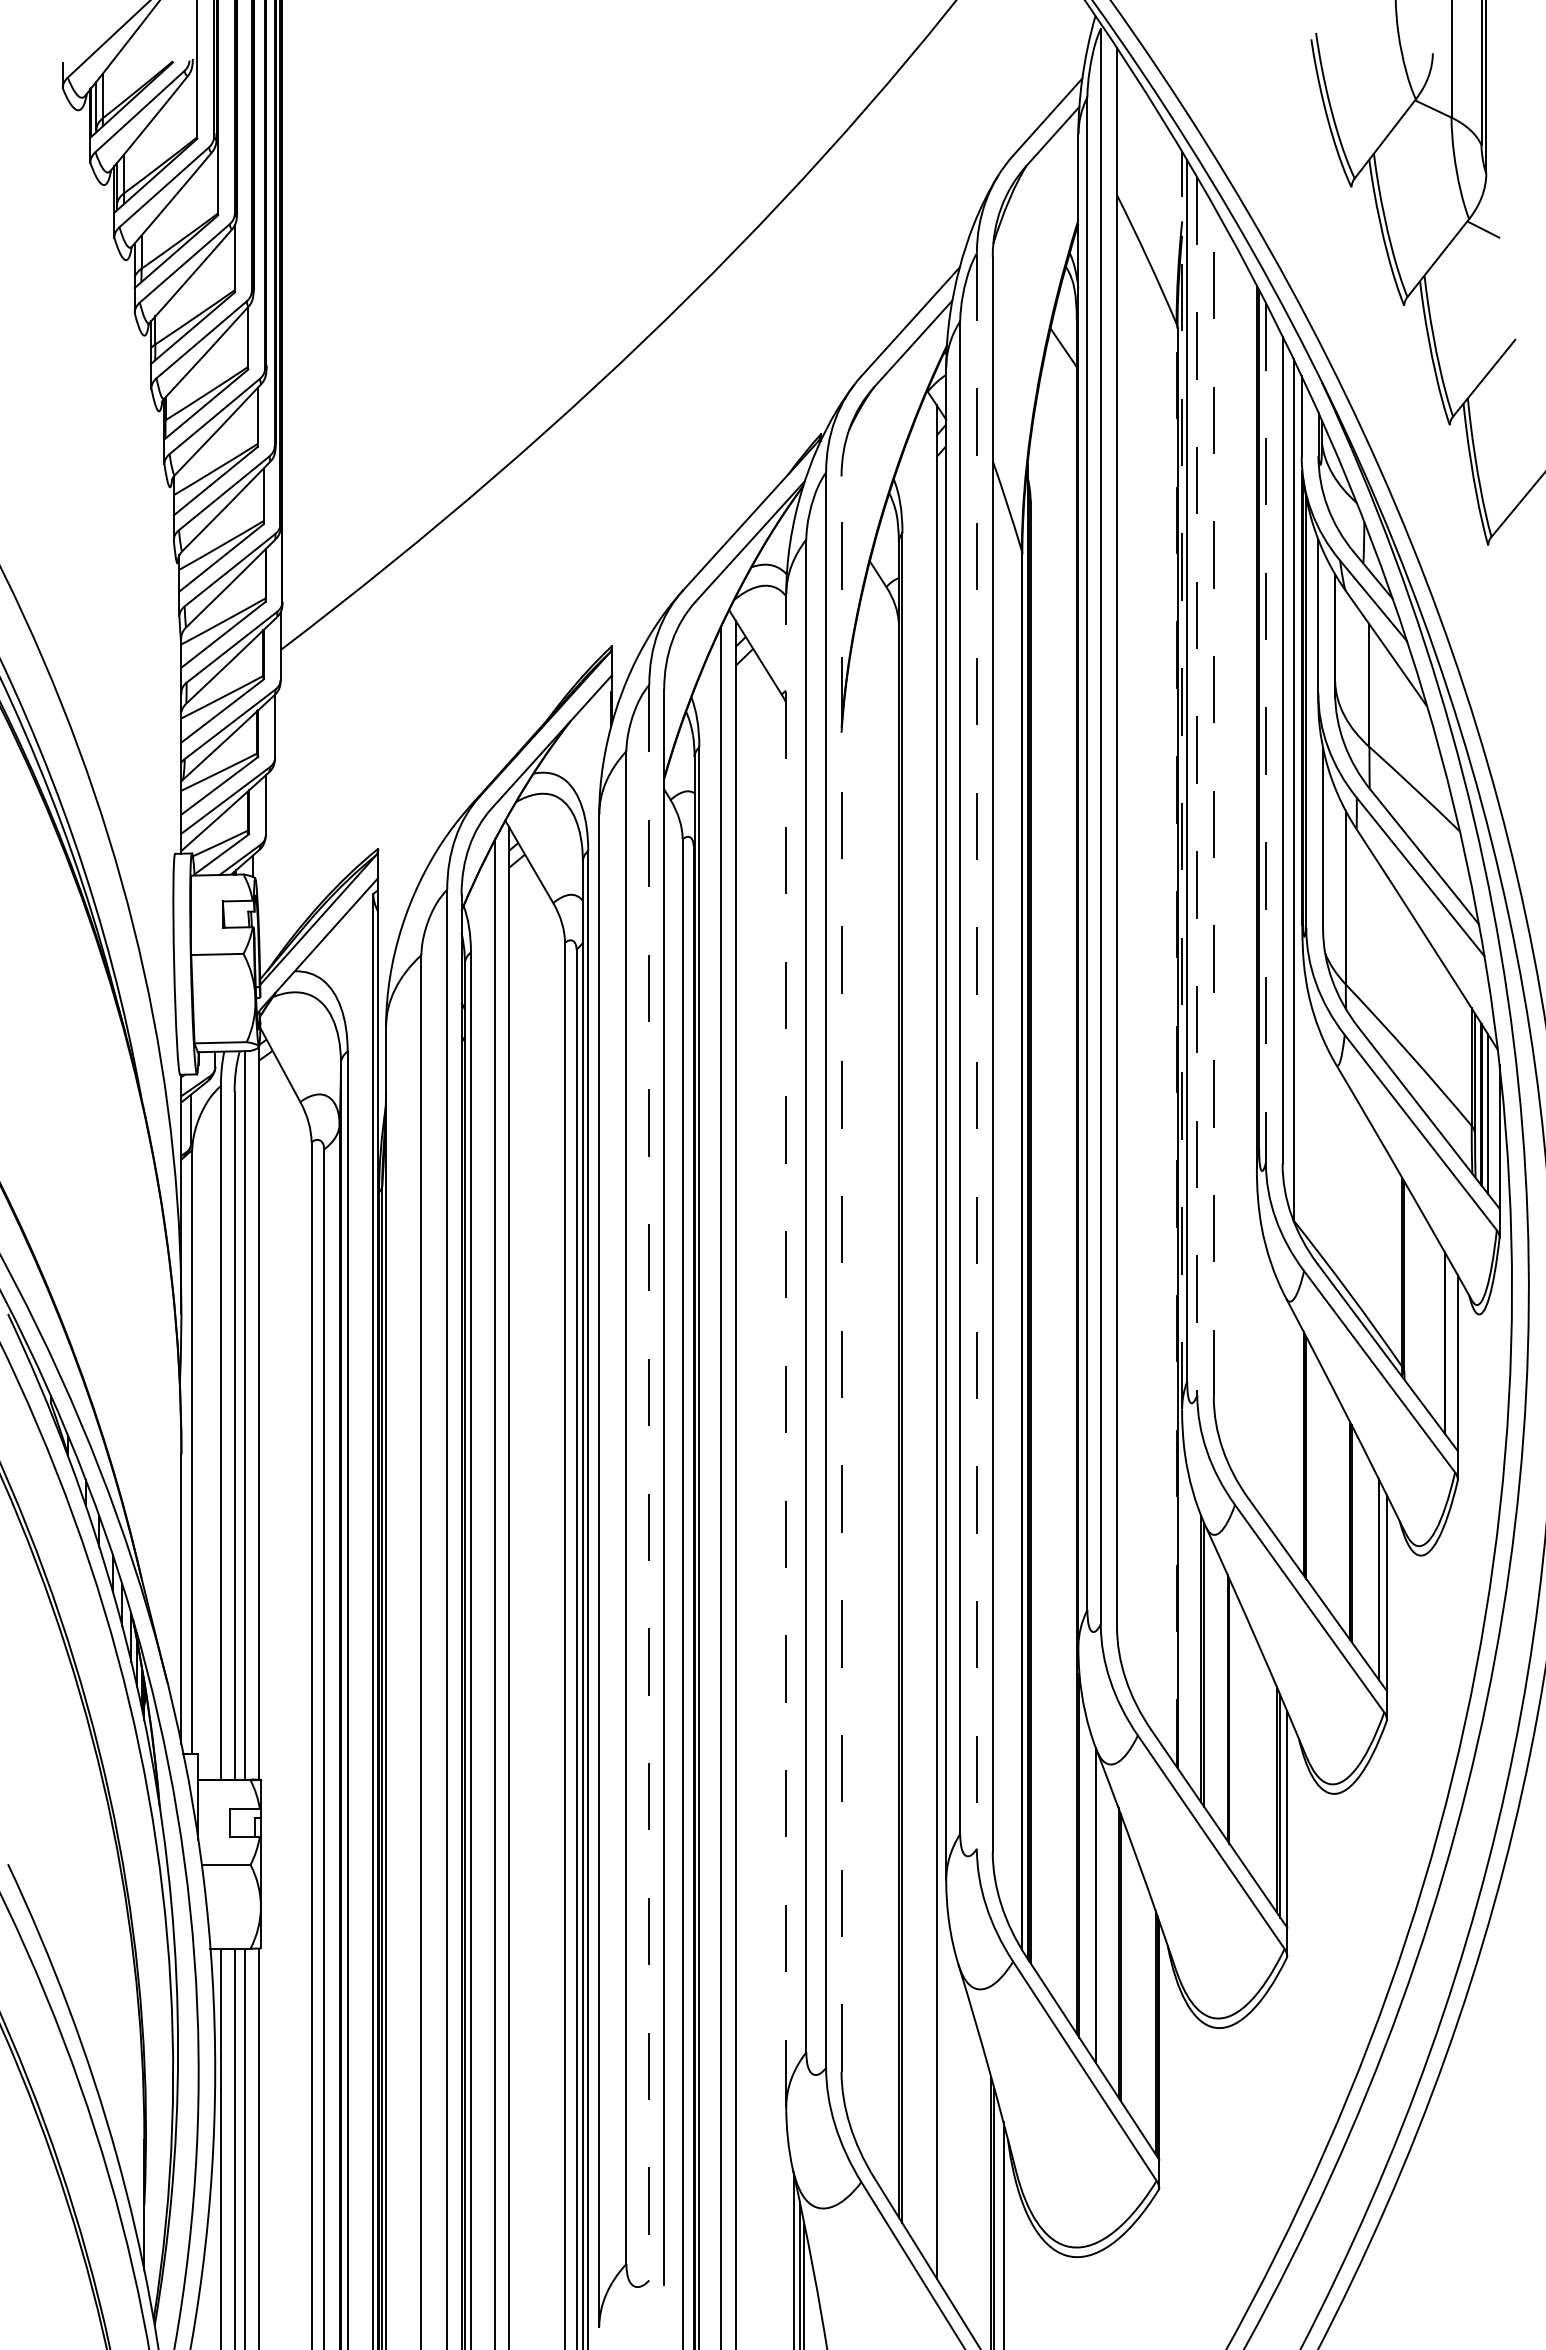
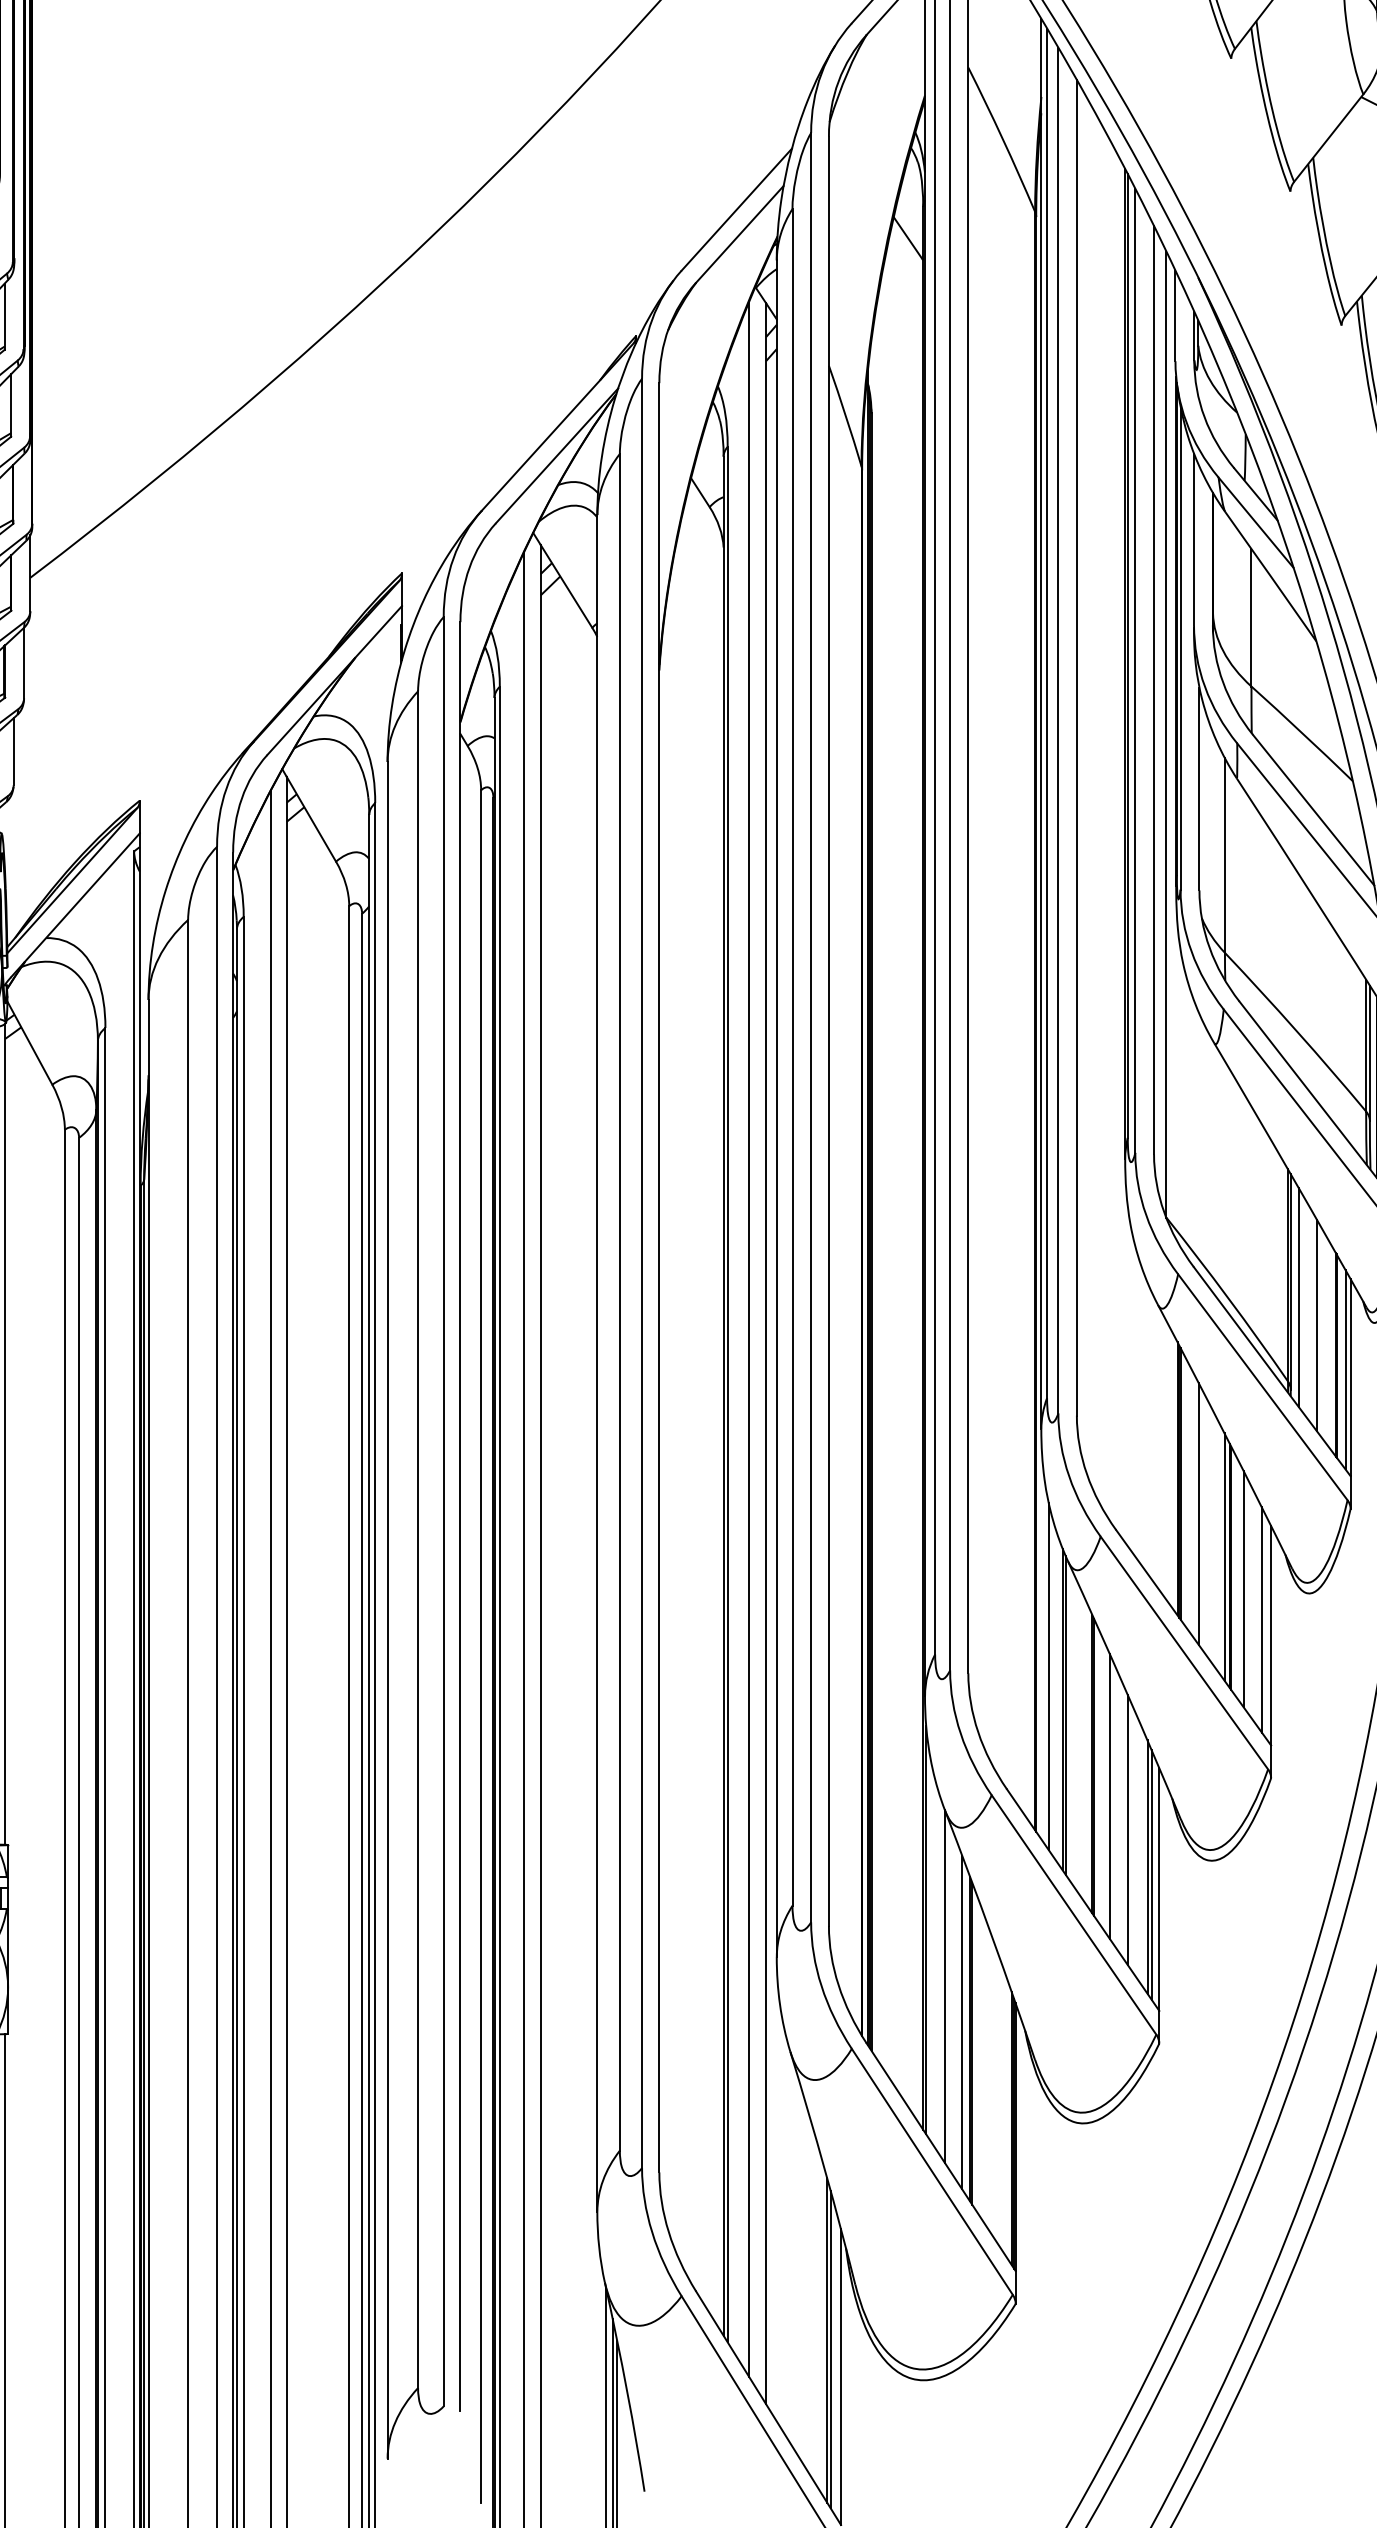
line: (1265, 732) -> (1134, 670), dashed -> solid
line: (1182, 780) -> (1041, 724), dashed -> solid
line: (1197, 786) -> (1058, 730), dashed -> solid
line: (1213, 801) -> (1076, 747), dashed -> solid
line: (1176, 1044) -> (1035, 1020), dashed -> solid
line: (976, 1051) -> (810, 1028), dashed -> solid
line: (841, 1274) -> (659, 1278), dashed -> solid
line: (1411, 1291) -> (1298, 1297), added
line: (1427, 1316) -> (1316, 1325), added
line: (921, 1328) -> (749, 1338), added
line: (786, 1350) -> (597, 1363), dashed -> solid
line: (1453, 1356) -> (1345, 1370), added
line: (649, 1482) -> (443, 1511), dashed -> solid
line: (1322, 1484) -> (1198, 1513), added
line: (1345, 1522) -> (1224, 1556), added
line: (1362, 1551) -> (1243, 1588), added
line: (1188, 1629) -> (1048, 1676), added
line: (1243, 1736) -> (1110, 1796), added
line: (1259, 1765) -> (1128, 1828), added
line: (1111, 1937) -> (962, 2021), added

